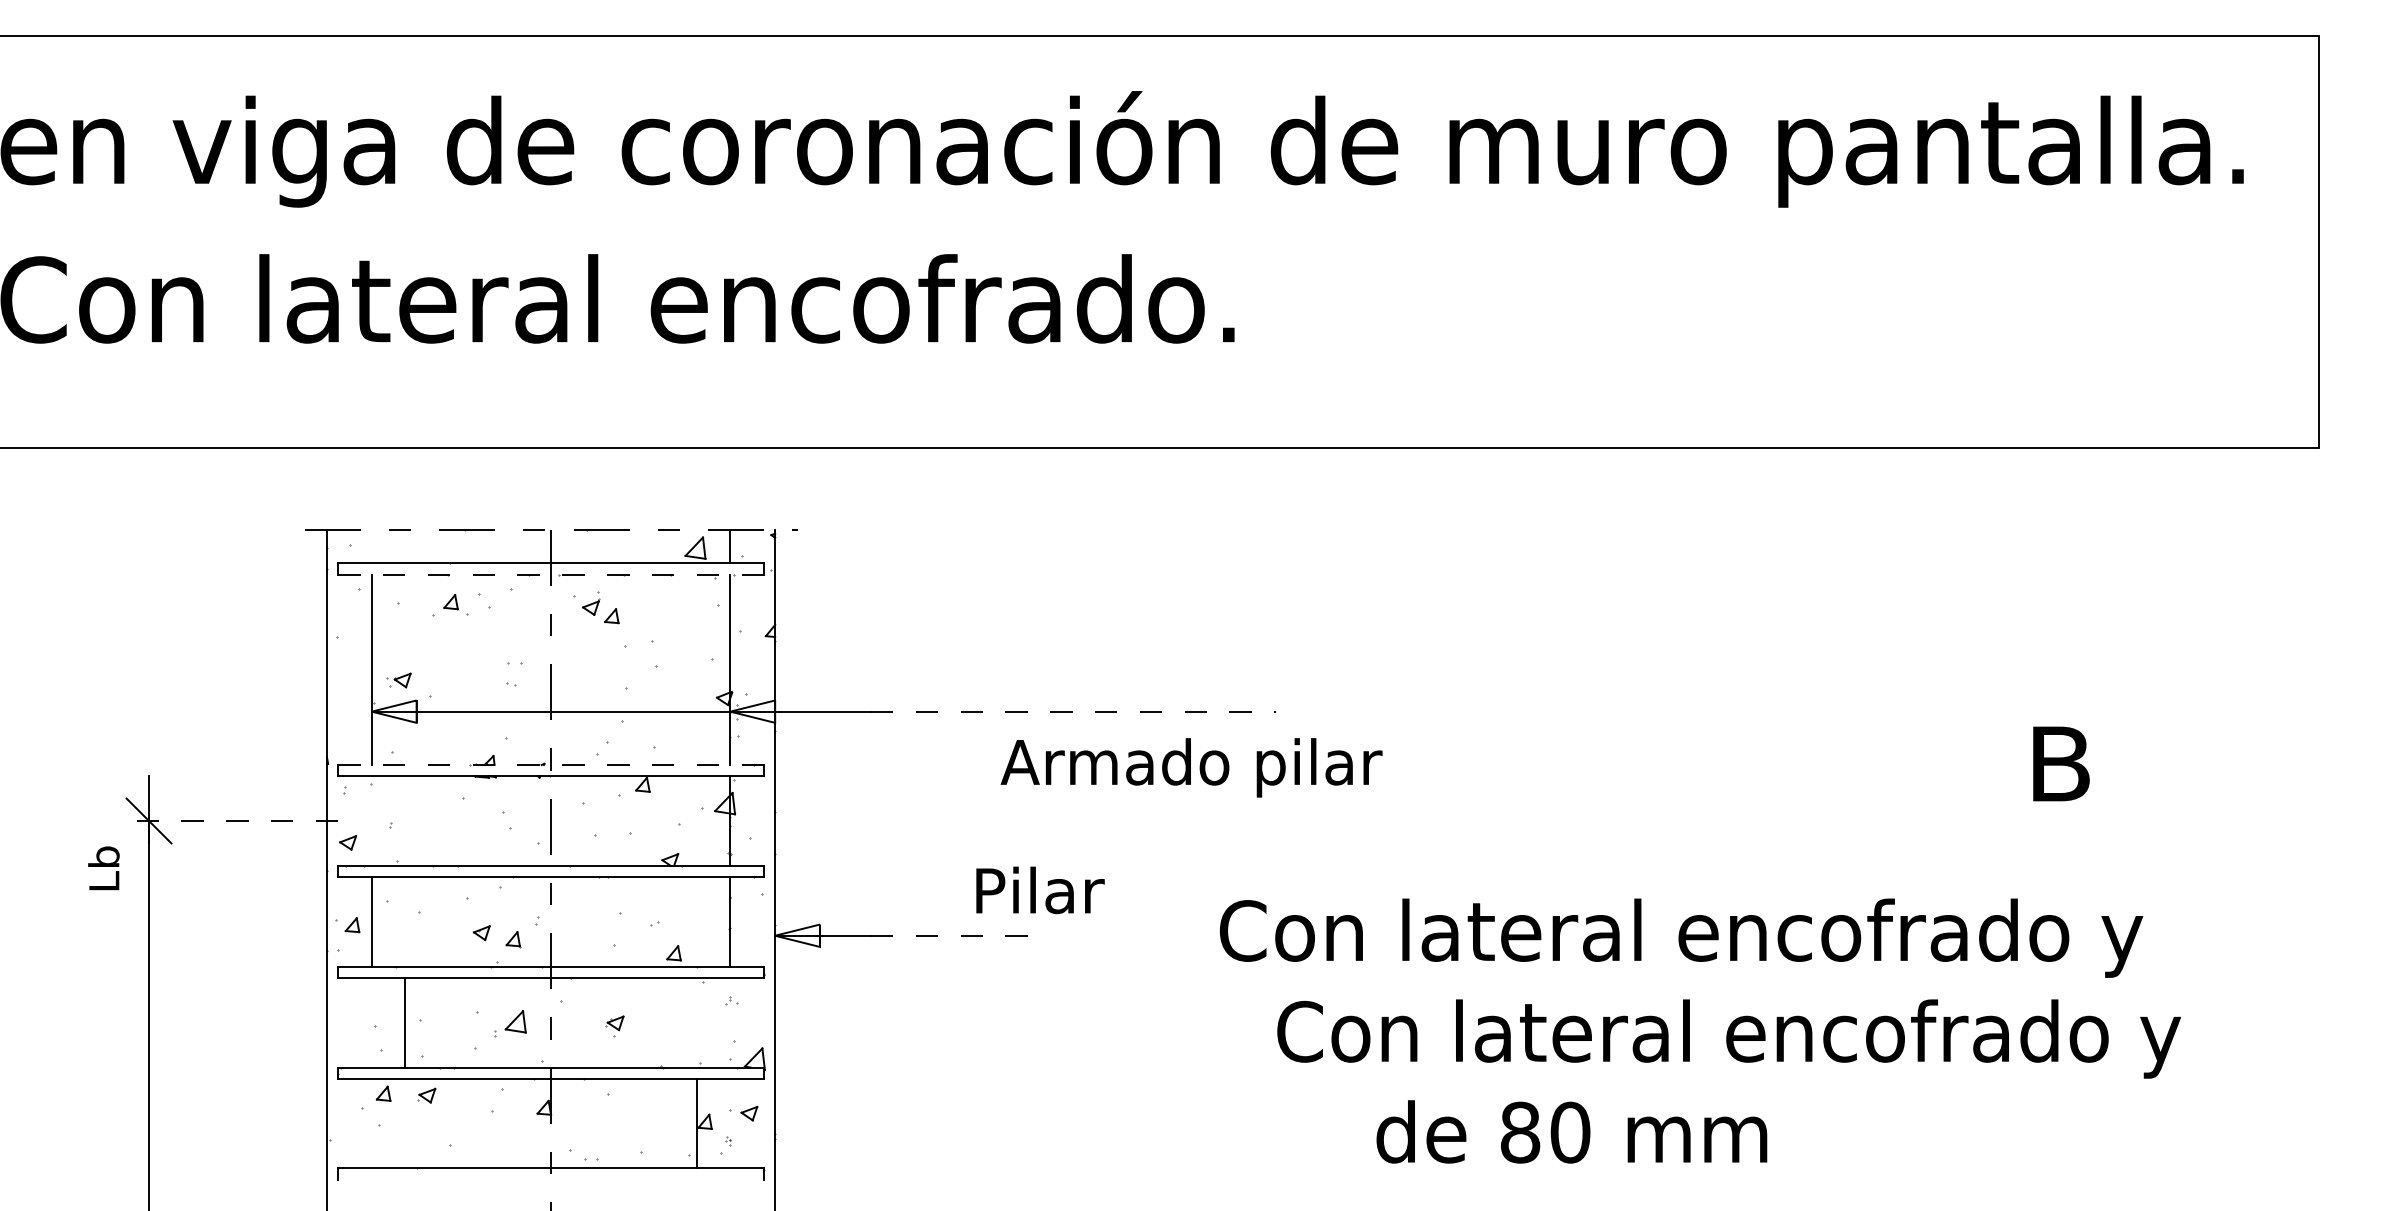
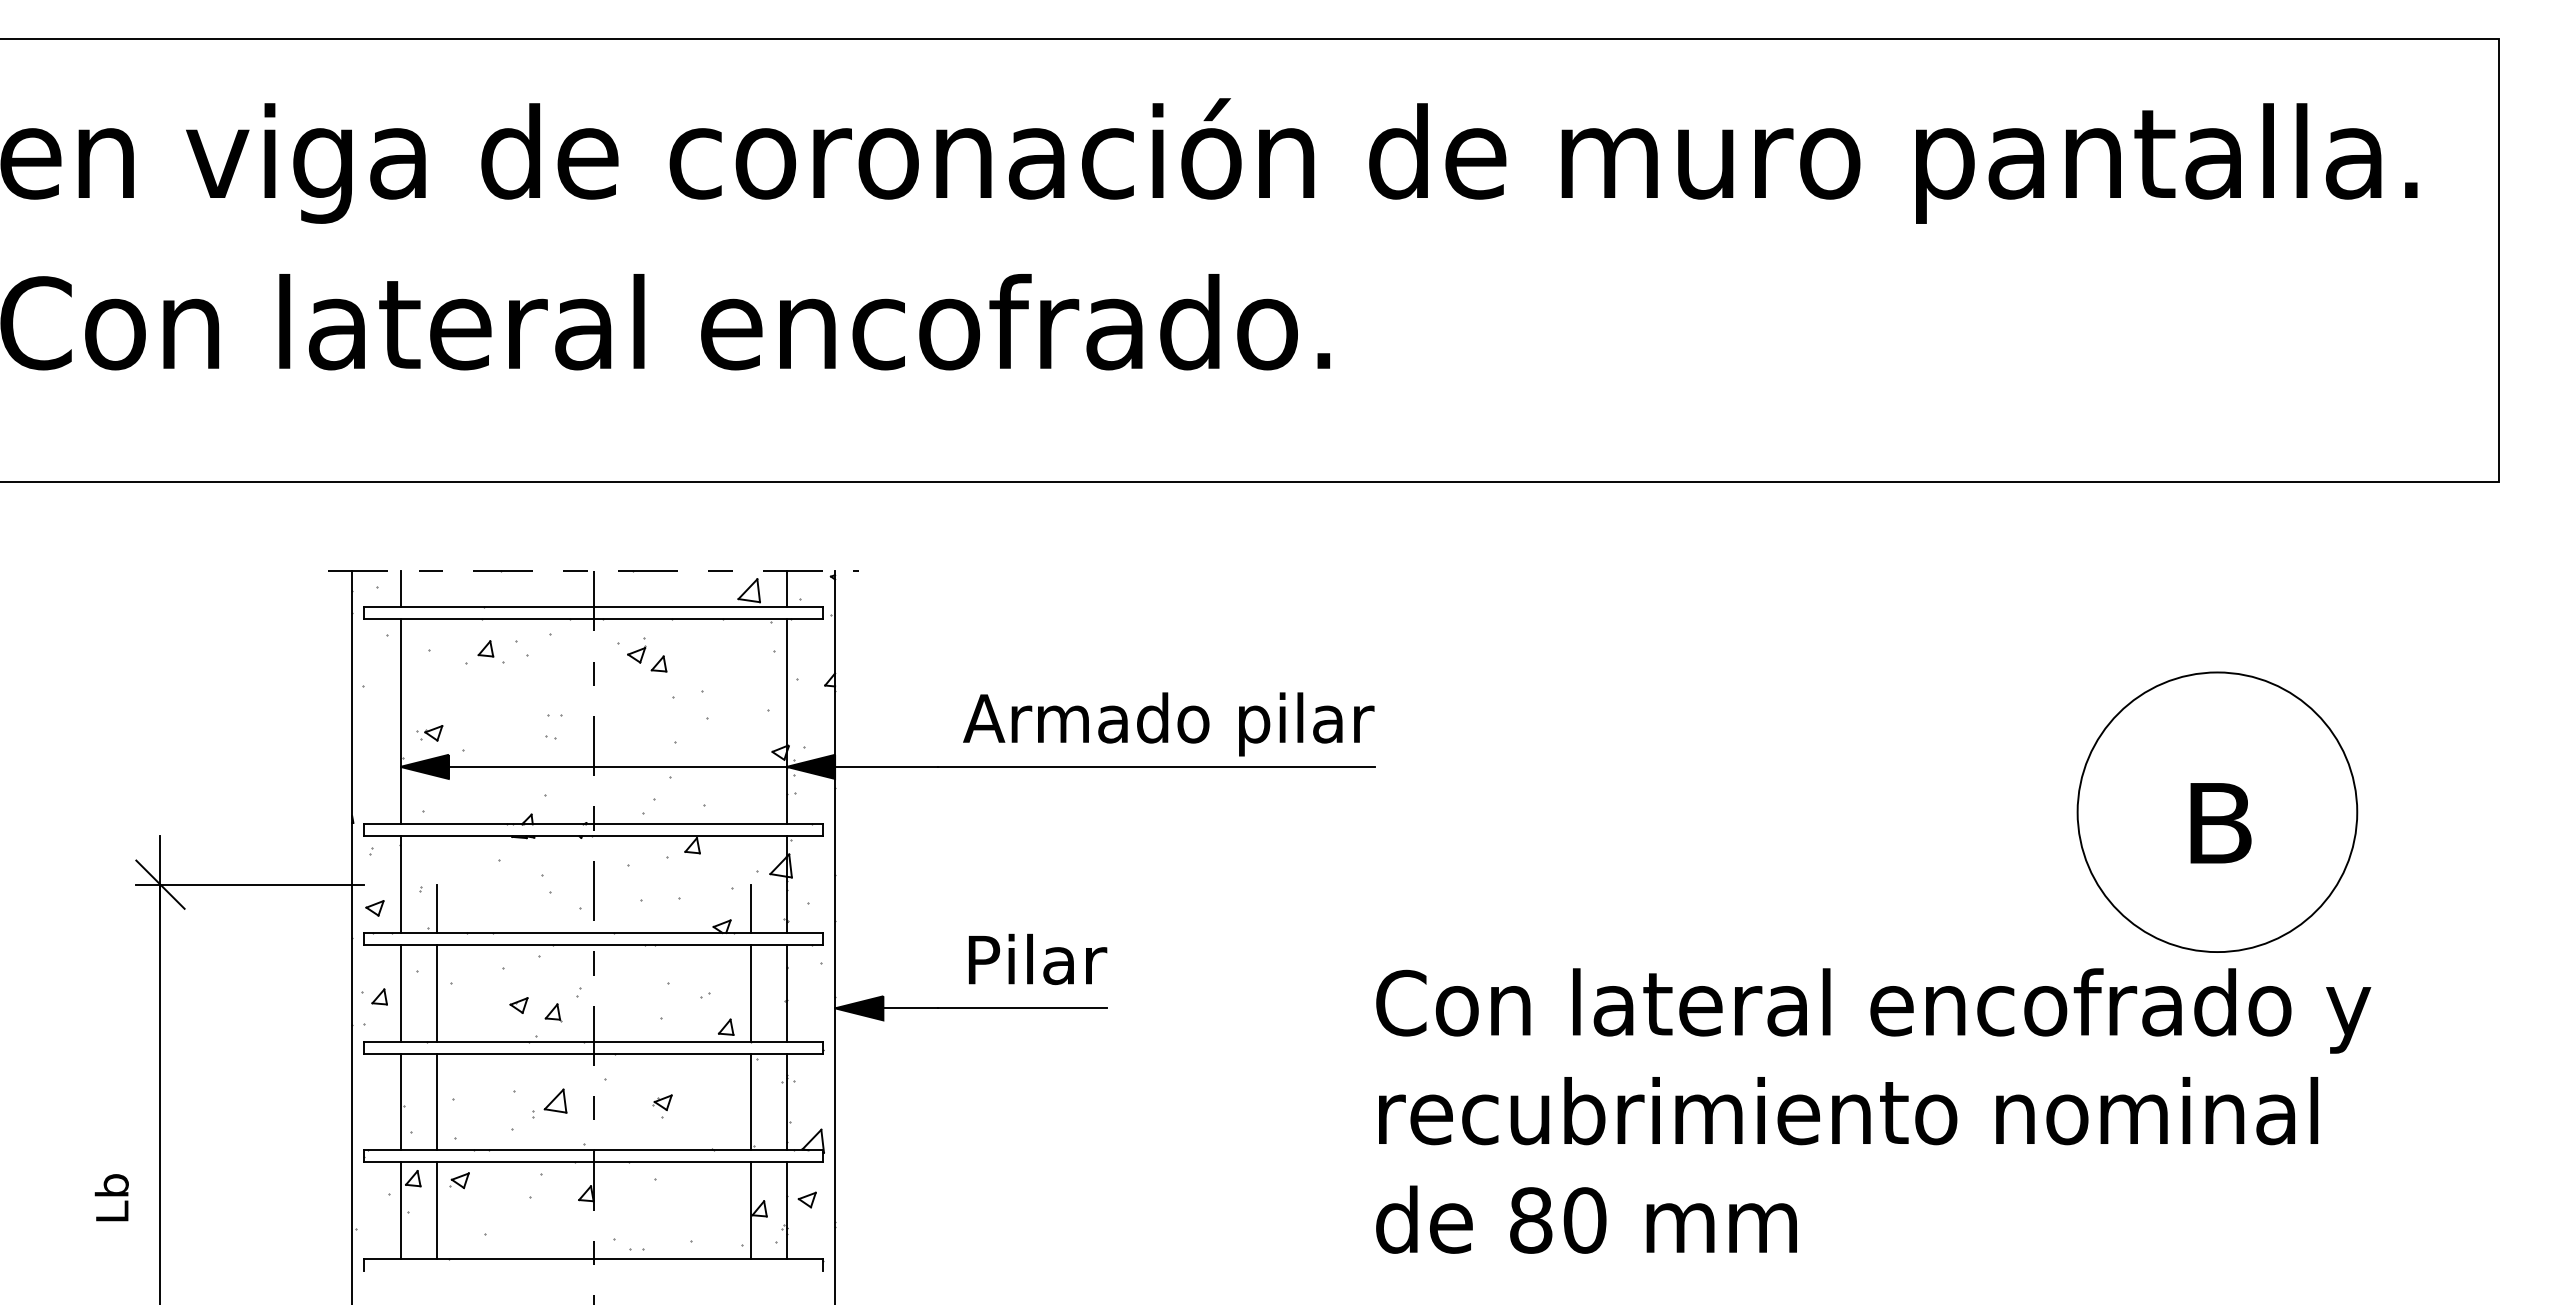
line: (371, 547) -> (400, 589), added
line: (550, 574) -> (593, 619), dashed -> solid
fill: (394, 711) -> (424, 766), added
fill: (752, 711) -> (810, 766), added
line: (1073, 711) -> (1156, 766), dashed -> solid
circle: (2058, 753) -> (2217, 811), added
line: (551, 765) -> (594, 824), dashed -> solid
text: (1191, 767) -> (1168, 724), moved
line: (232, 820) -> (250, 884), dashed -> solid
line: (371, 820) -> (400, 884), added
line: (405, 843) -> (436, 908), added
line: (696, 843) -> (750, 908), added
text: (103, 868) -> (111, 1197), moved
text: (1040, 890) -> (1038, 959), moved
line: (405, 921) -> (436, 993), added
line: (696, 921) -> (750, 993), added
fill: (797, 935) -> (859, 1008), added
line: (949, 935) -> (1022, 1008), dashed -> solid
text: (1681, 937) -> (1873, 1010), moved
line: (371, 1022) -> (400, 1101), added
line: (696, 1022) -> (750, 1101), added
line: (730, 1022) -> (786, 1101), added
text: (1728, 1038) -> (1862, 1119), Con lateral encofrado y -> recubrimiento nominal
line: (371, 1123) -> (400, 1210), added
line: (405, 1123) -> (436, 1210), added
line: (730, 1123) -> (786, 1210), added
text: (1571, 1131) -> (1586, 1219), moved

